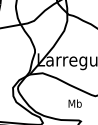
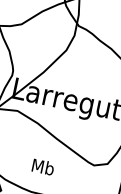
text: (74, 103) -> (42, 166), moved

